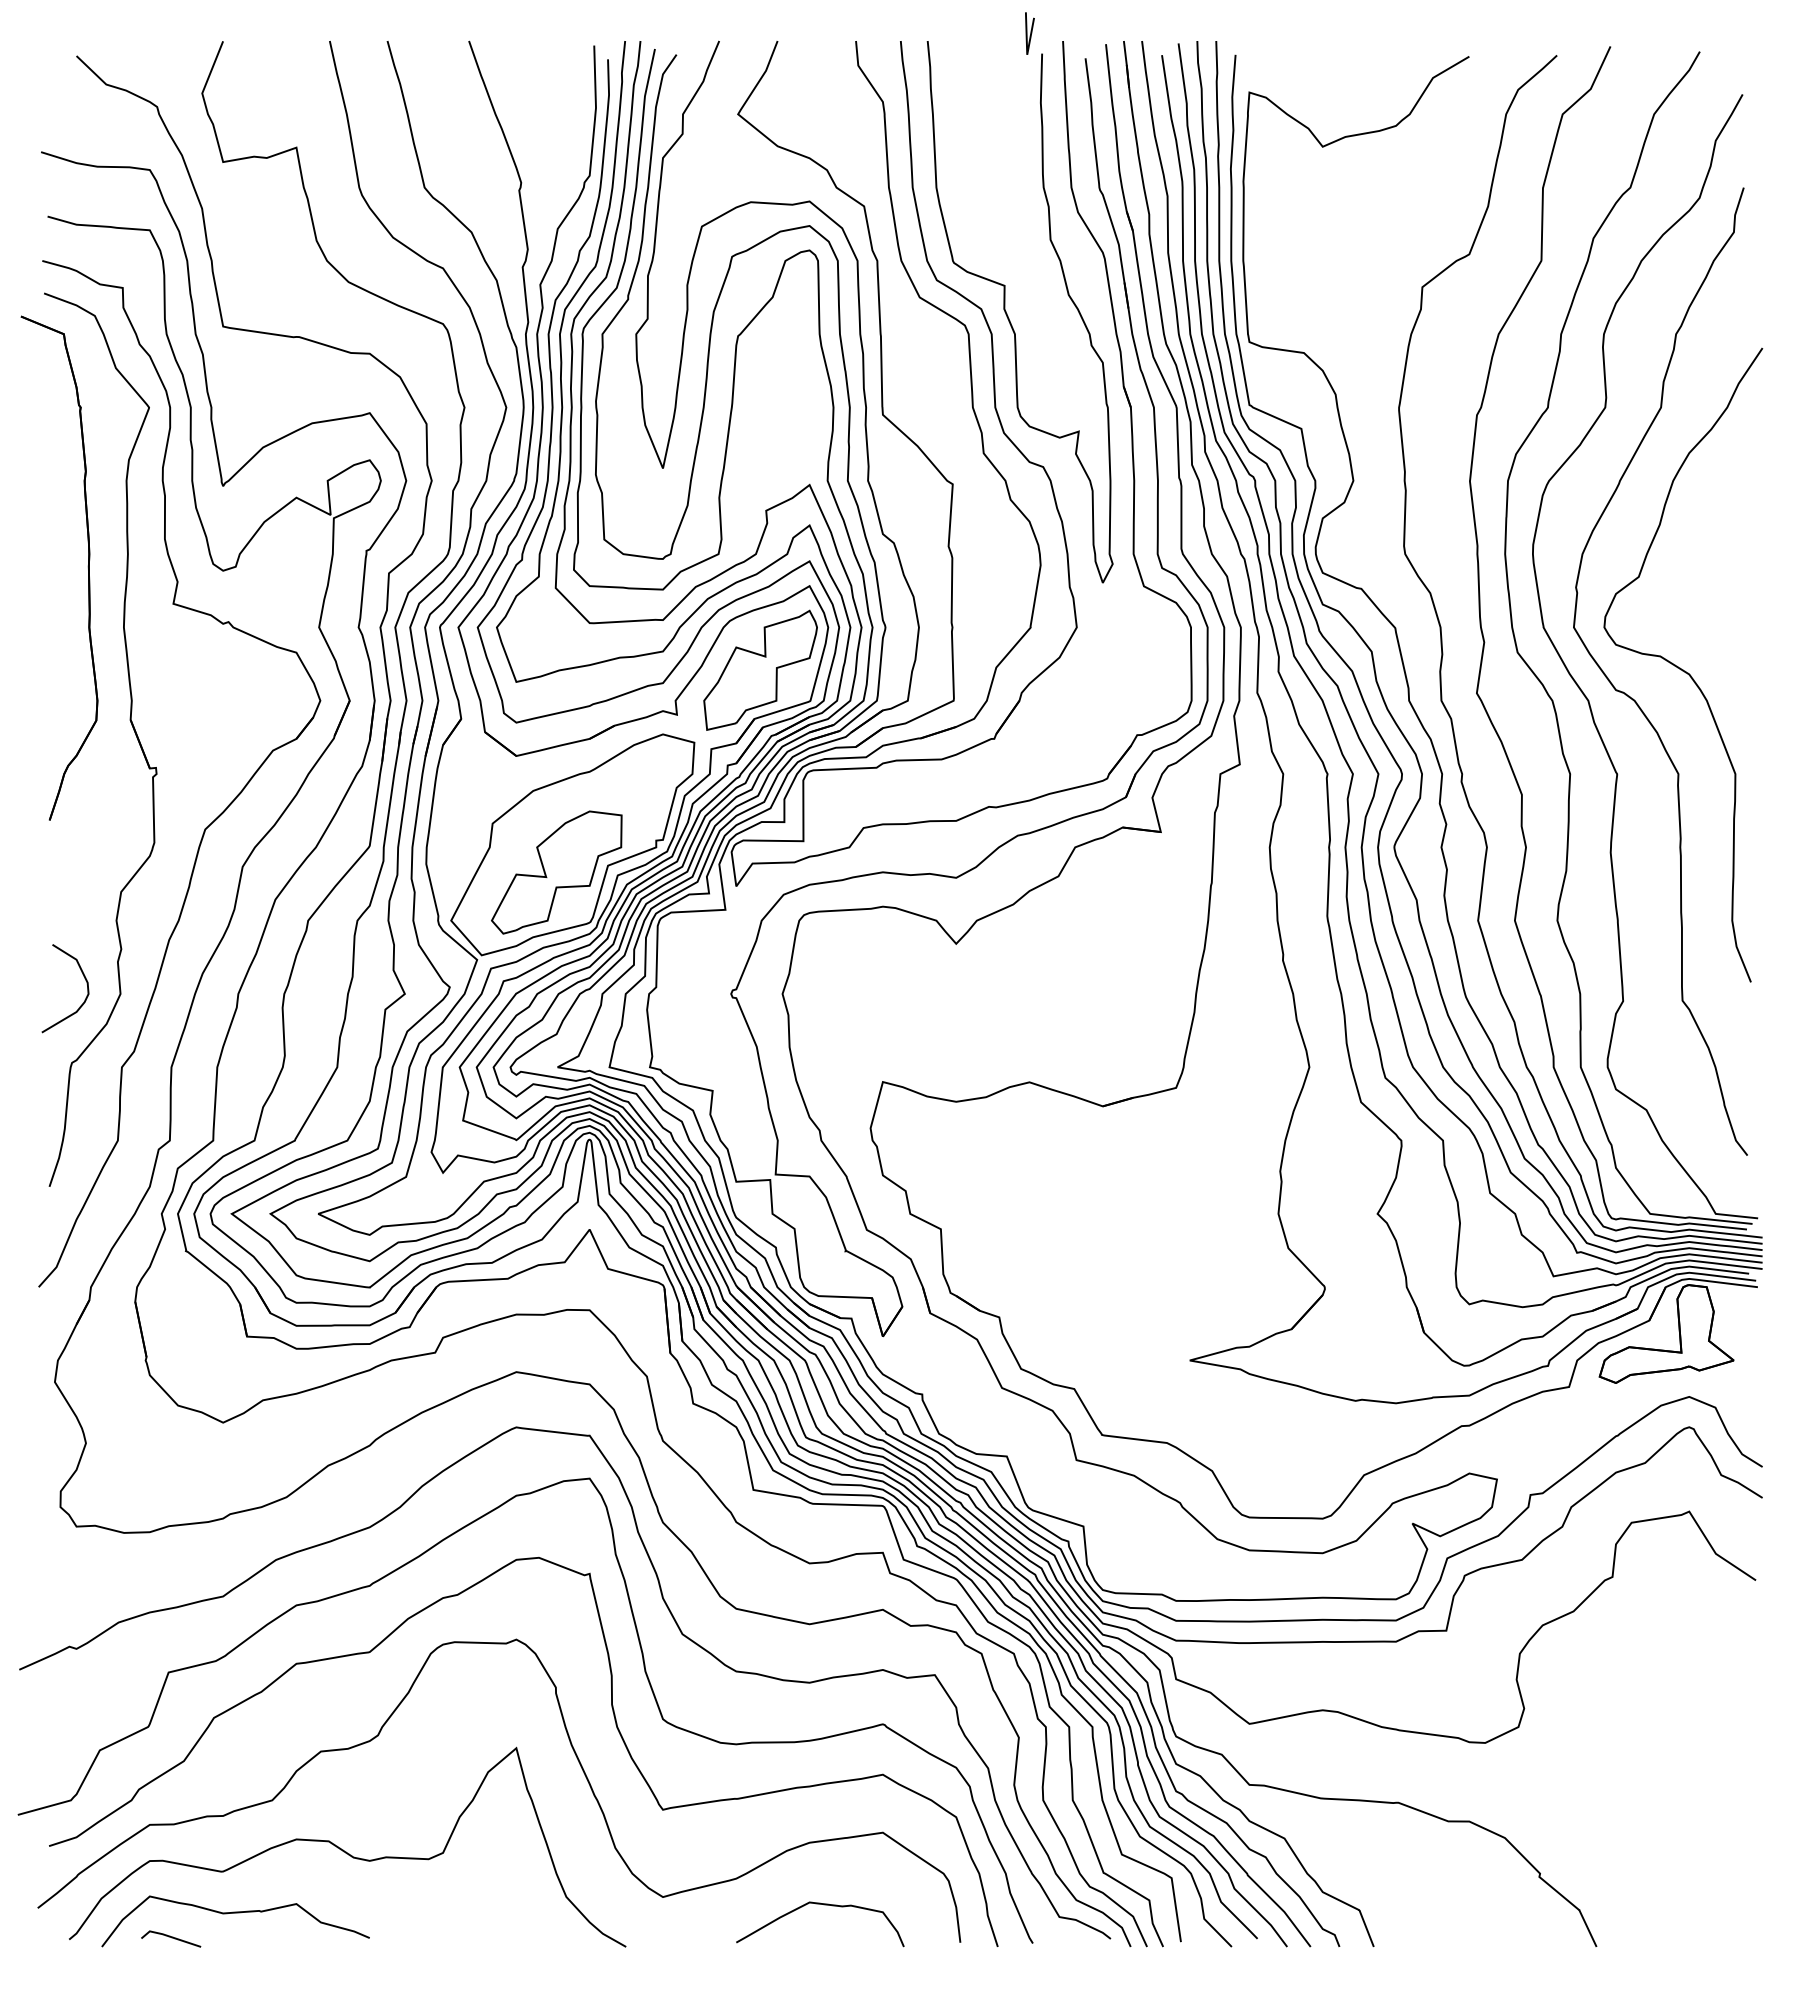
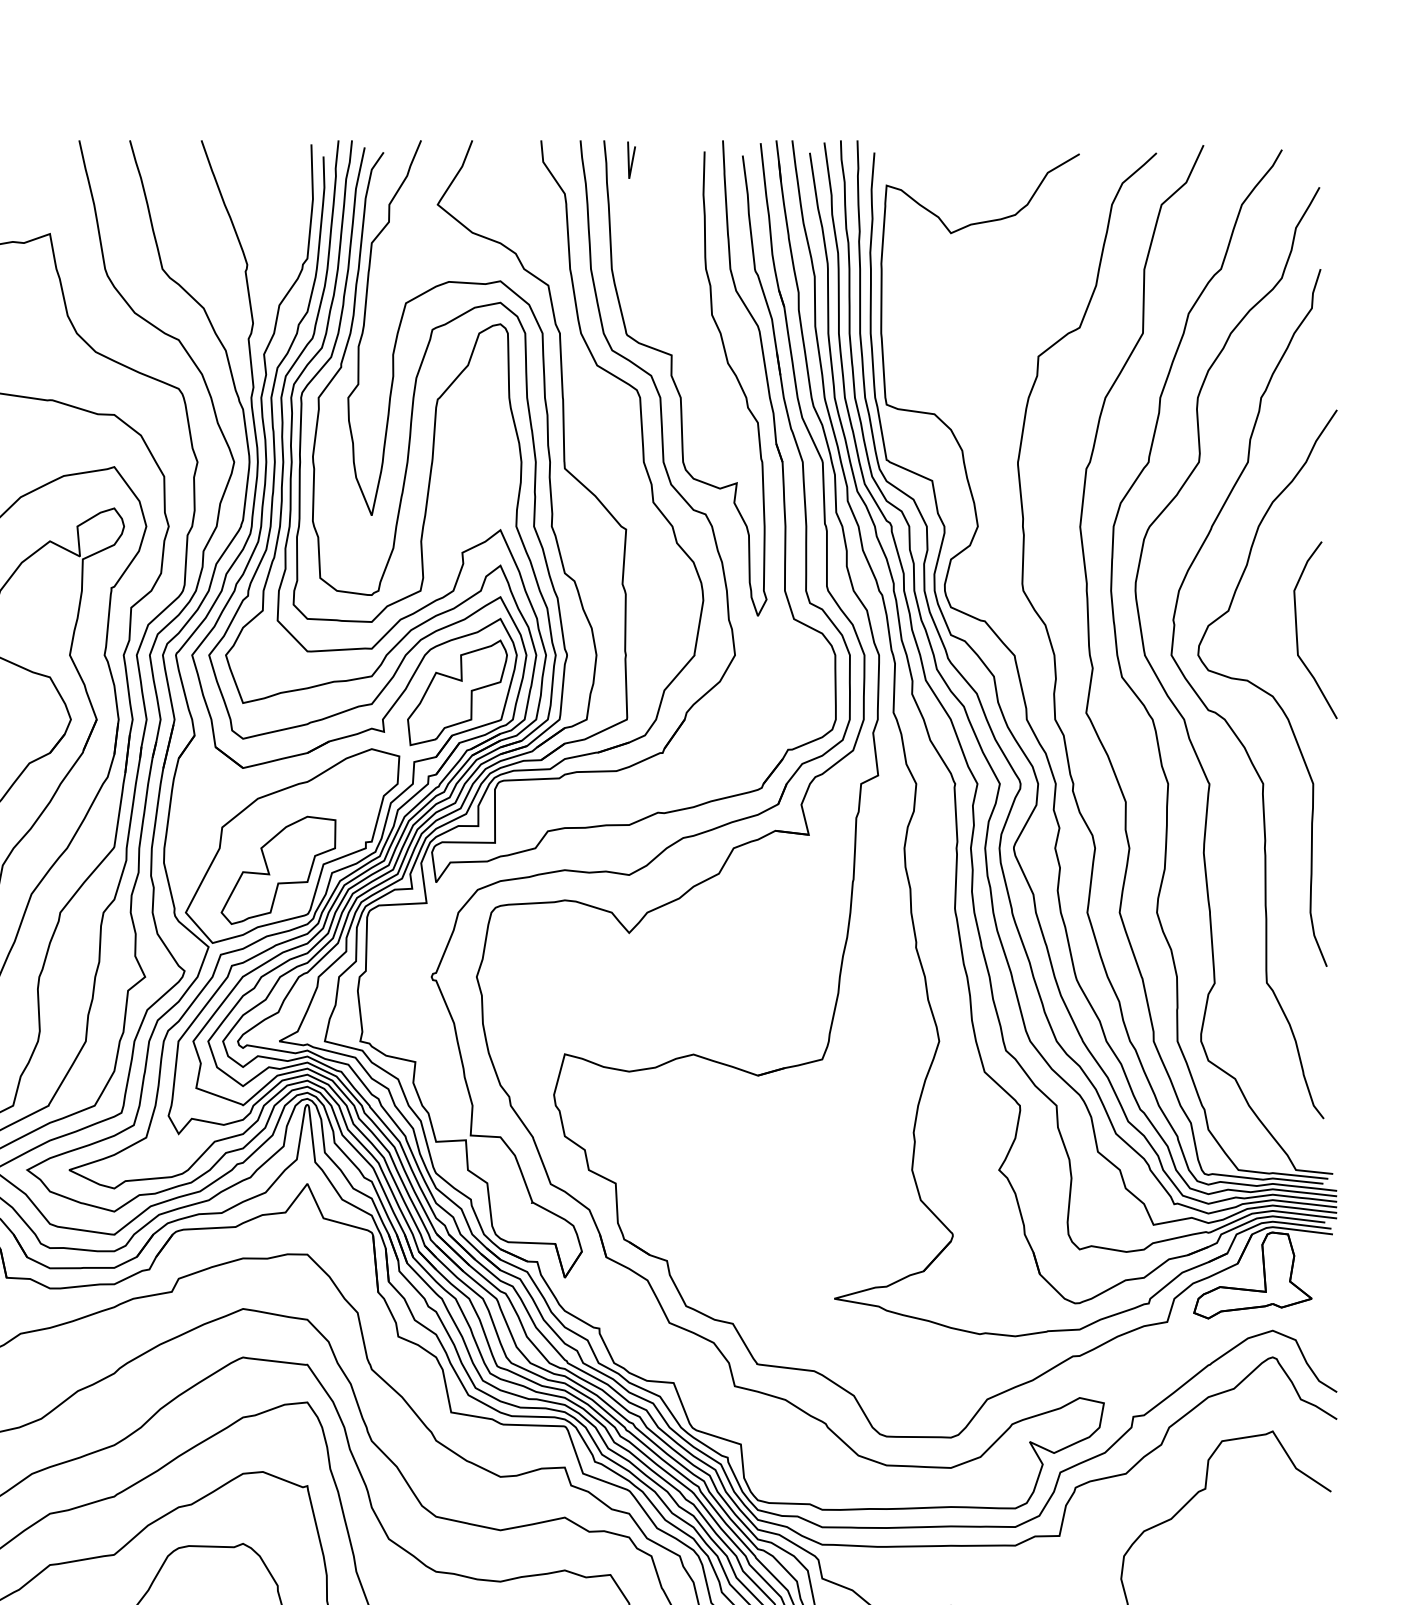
line: (1030, 33) -> (632, 160), moved
curve: (1717, 598) -> (1297, 629), added

